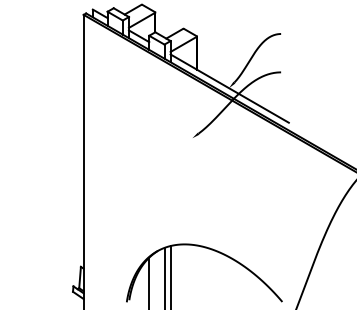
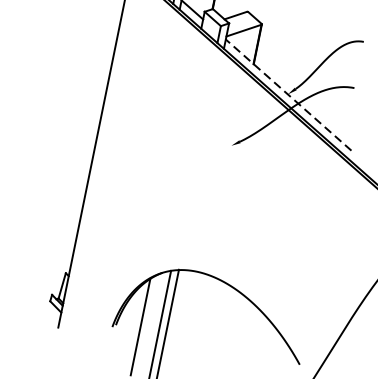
line: (229, 88) -> (288, 94), solid -> dashed

